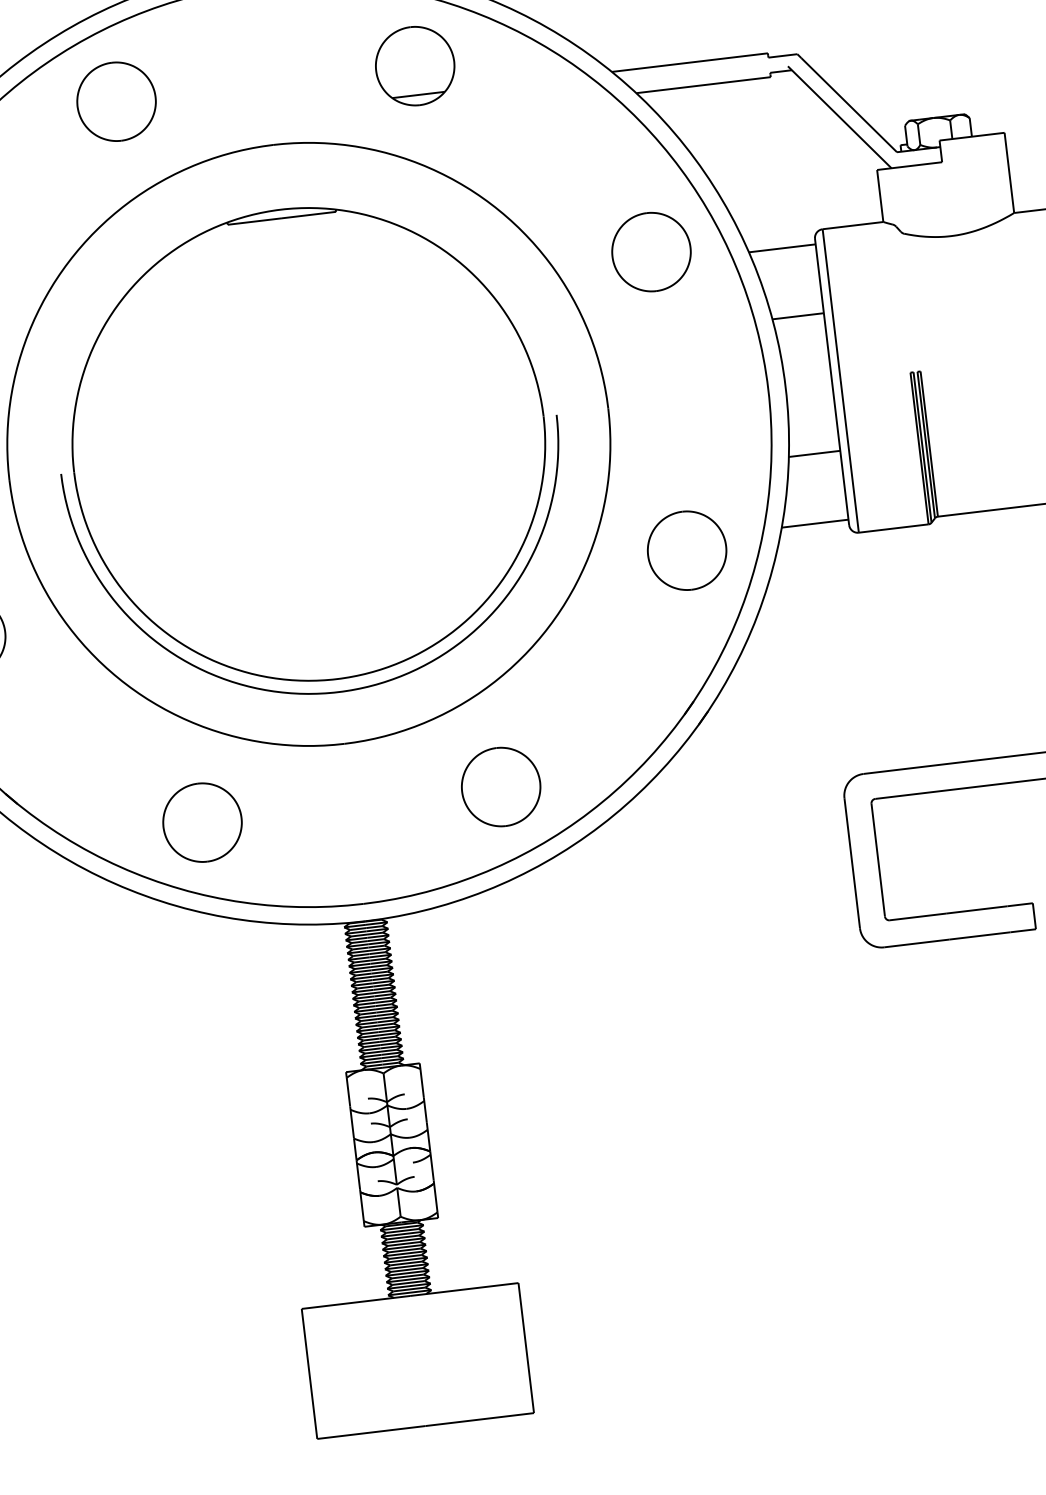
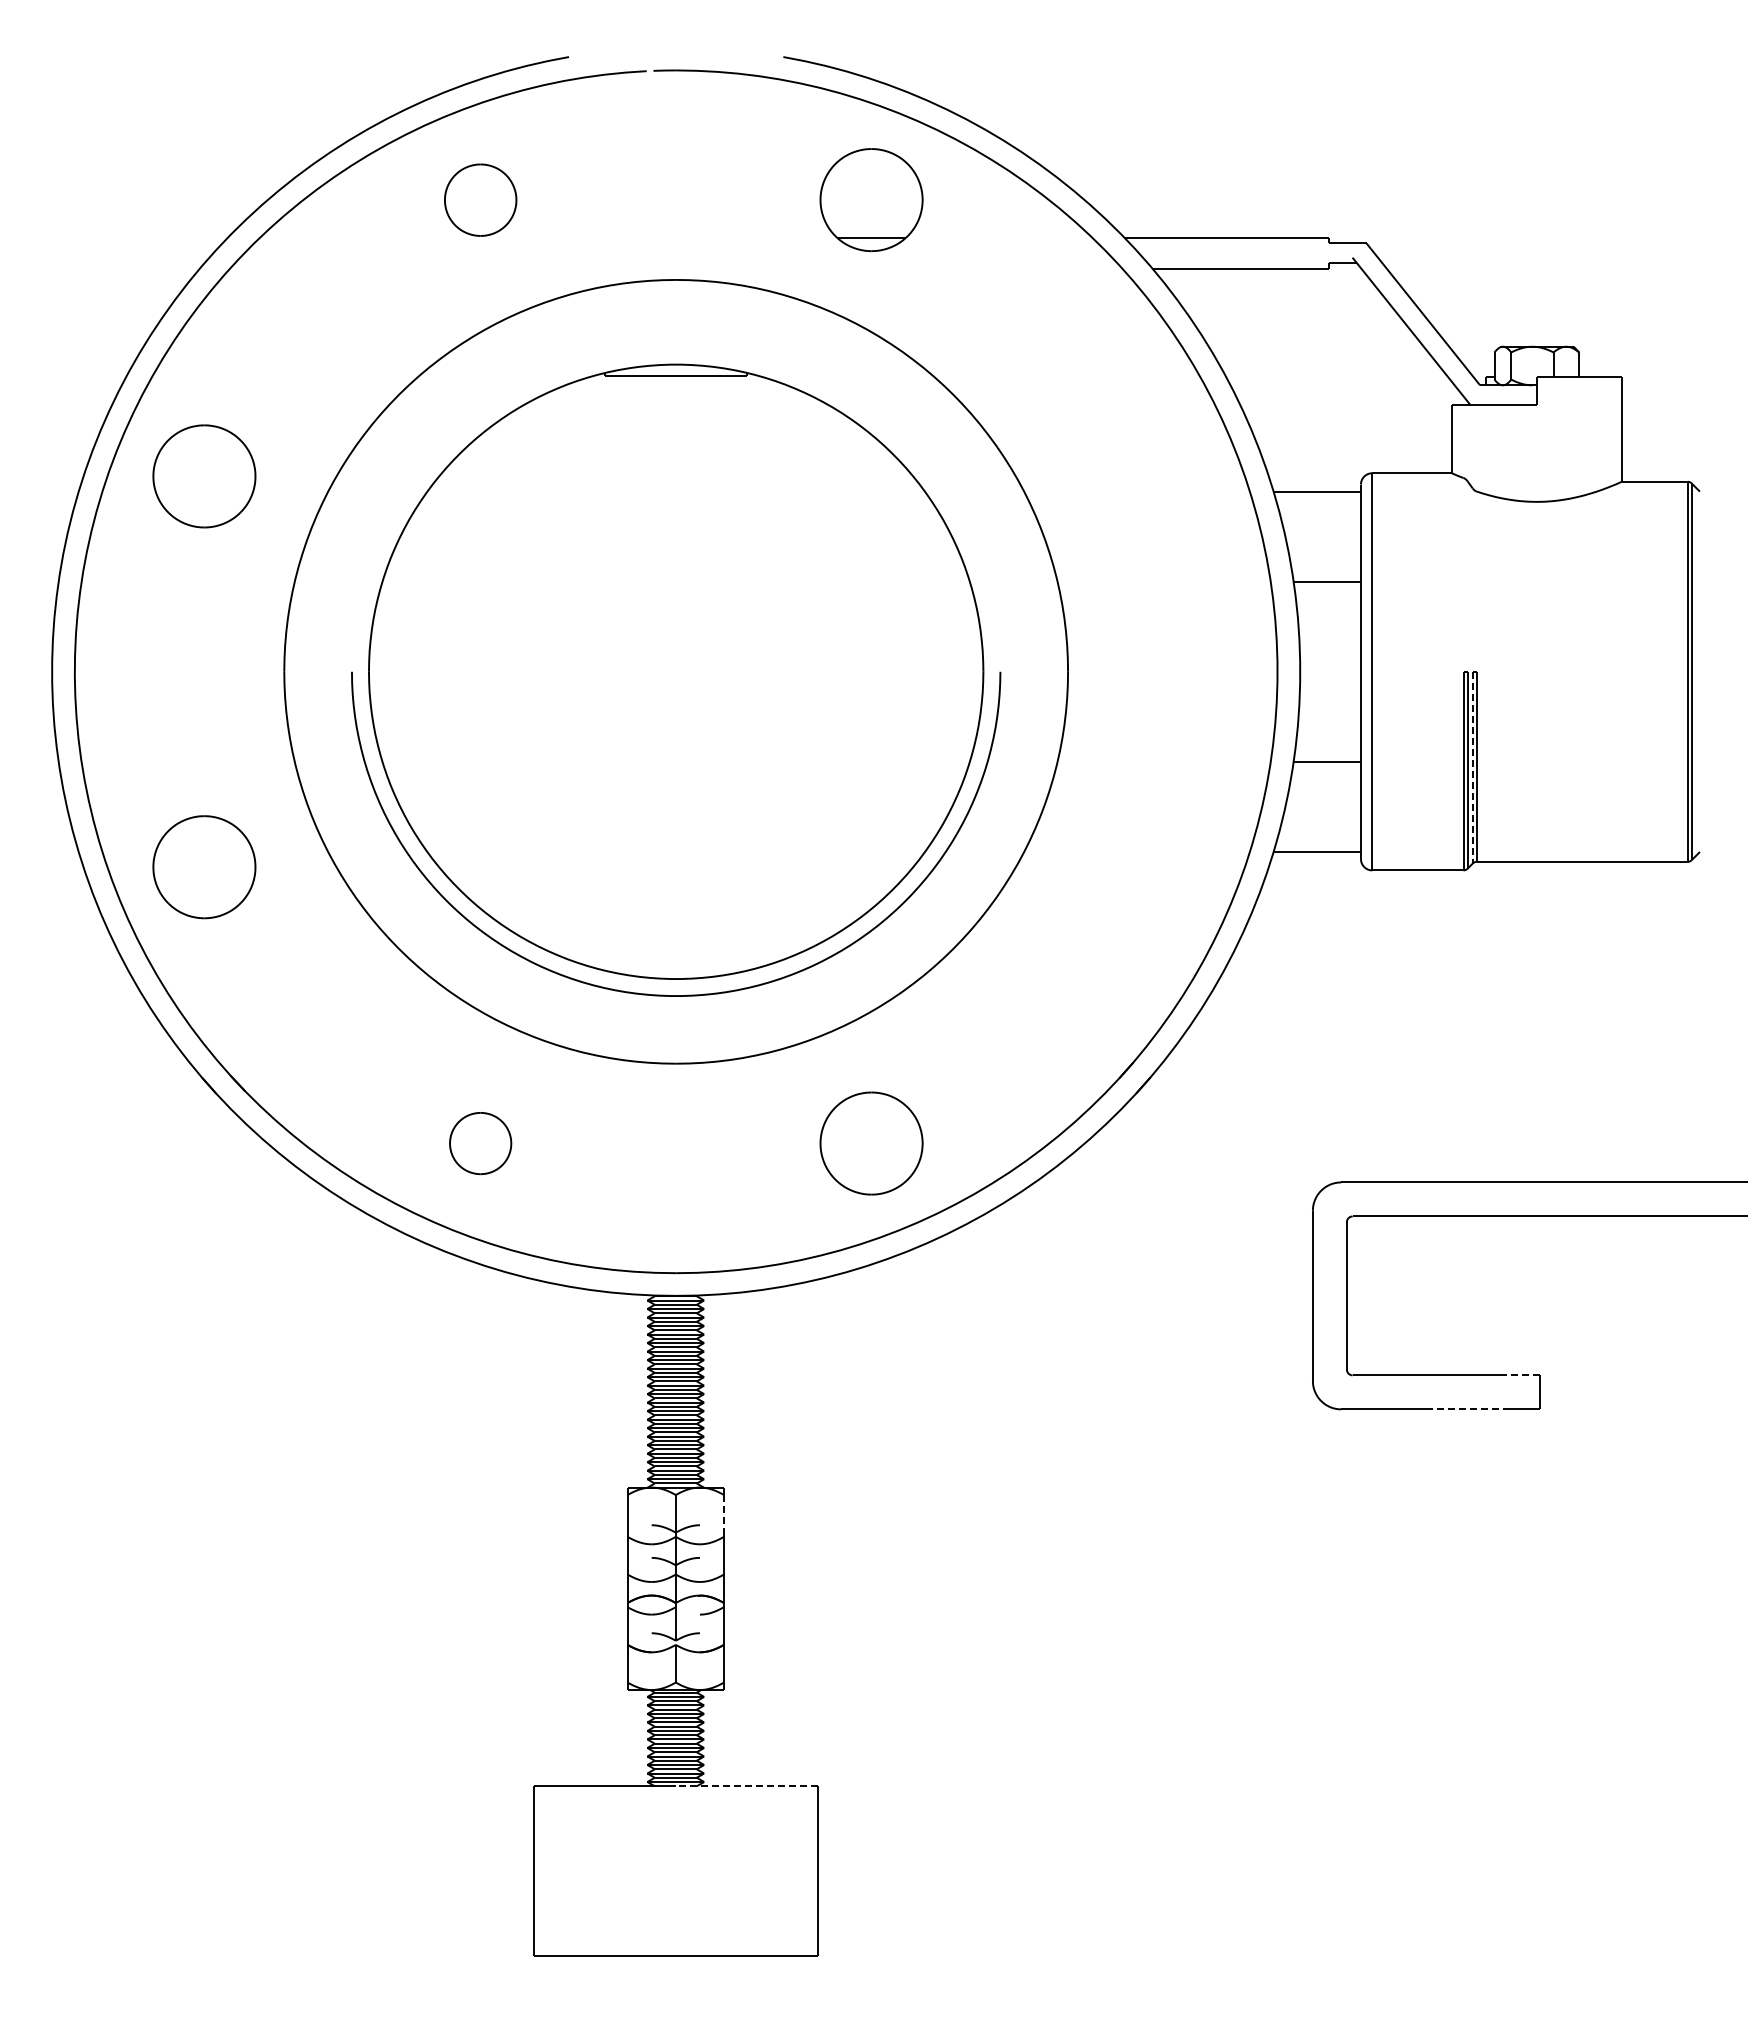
part: (116, 102) -> (480, 200), size x0.7
part: (651, 252) -> (1147, 476), removed
line: (926, 444) -> (1472, 767), solid -> dashed
part: (686, 550) -> (1147, 867), removed
part: (202, 822) -> (480, 1143), size x0.6
line: (1020, 904) -> (1523, 1375), solid -> dashed
line: (979, 936) -> (1466, 1409), solid -> dashed
line: (422, 1083) -> (724, 1513), solid -> dashed
line: (464, 1289) -> (746, 1786), solid -> dashed

